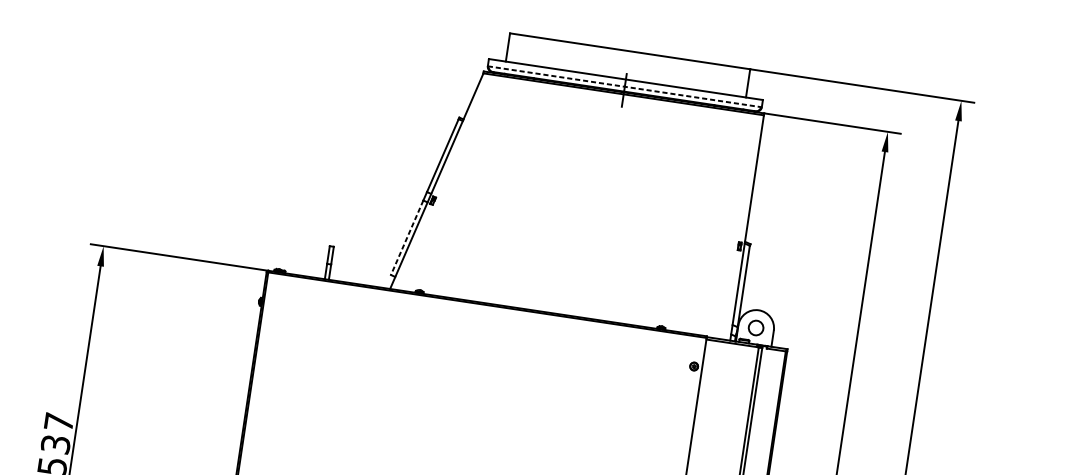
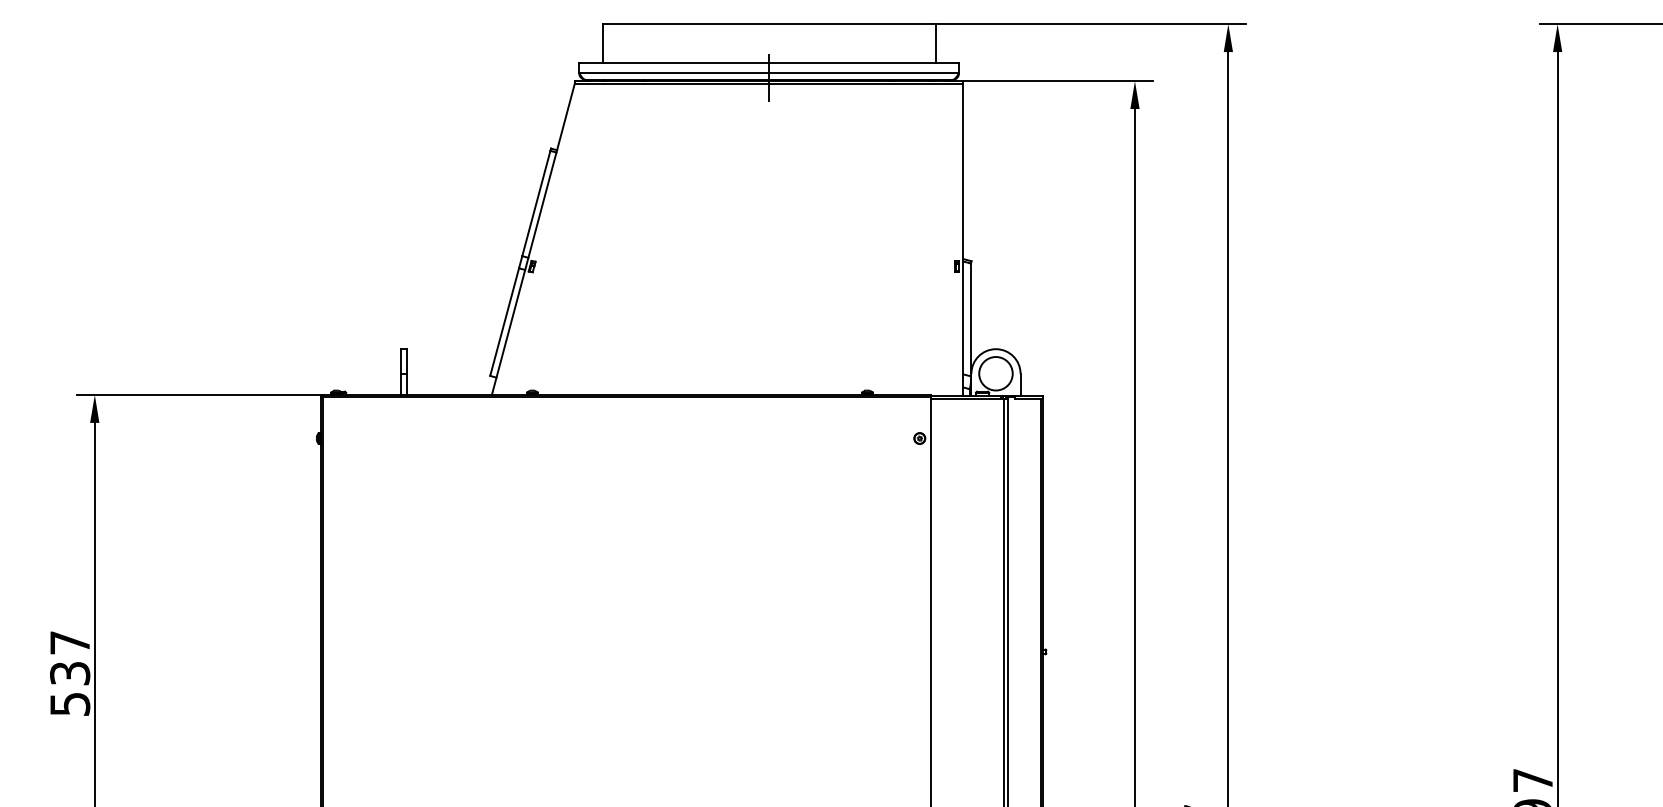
line: (625, 86) -> (769, 73), dashed -> solid
line: (407, 238) -> (504, 322), dashed -> solid
circle: (755, 327) -> (995, 373), size x1.67

